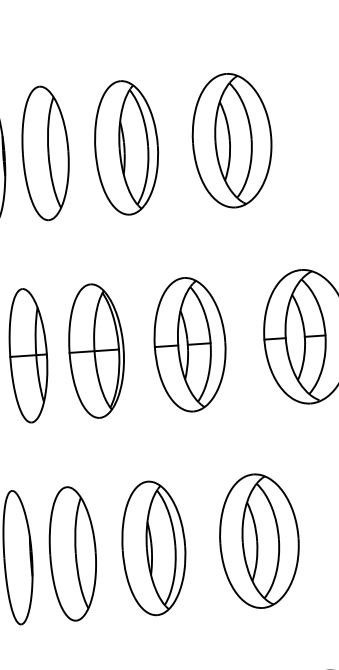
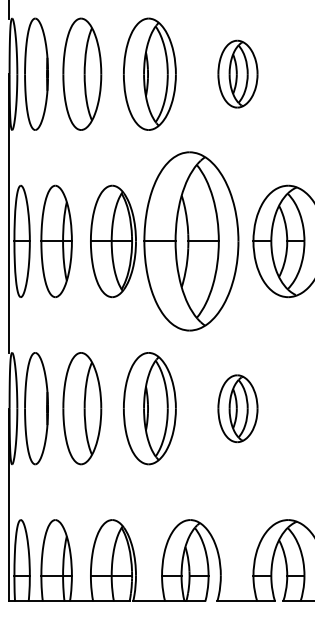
part: (231, 139) -> (237, 73), size x0.6
part: (190, 344) -> (191, 241), size x1.6
part: (258, 541) -> (237, 408), size x0.6

